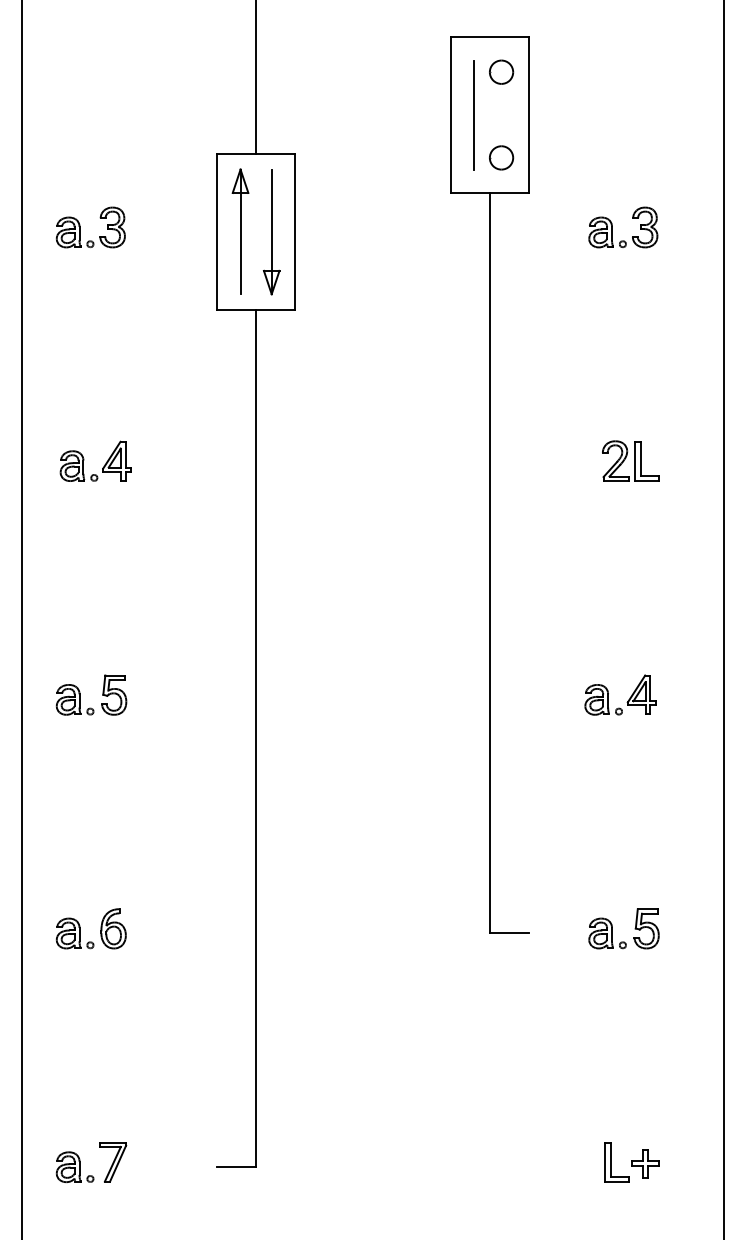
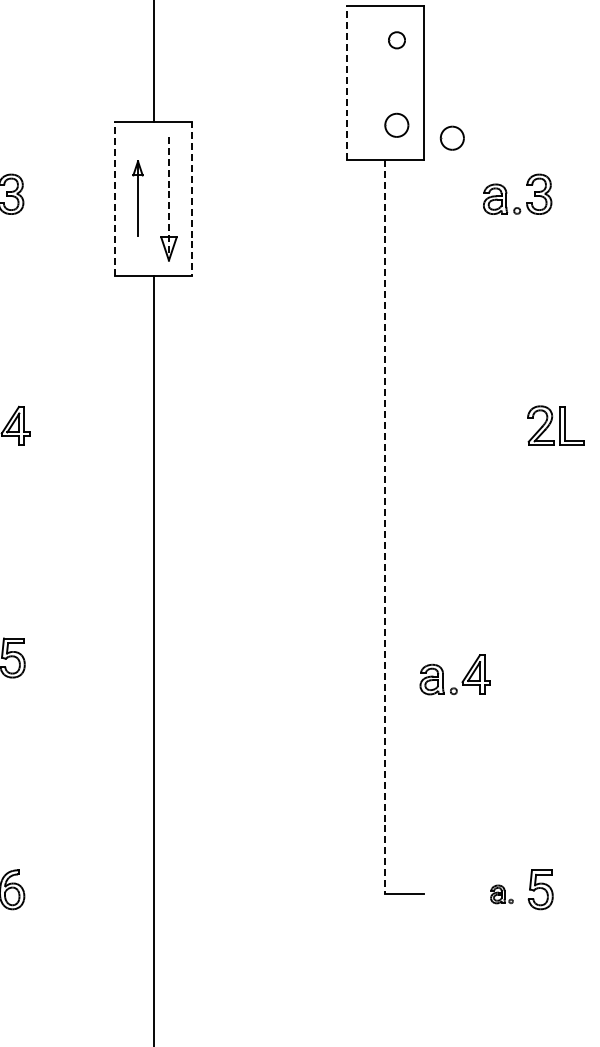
part: (501, 71) -> (396, 39), size x0.7
line: (474, 114) -> (370, 82), removed
line: (450, 115) -> (346, 83), solid -> dashed
part: (557, 170) -> (452, 137), added
line: (217, 231) -> (115, 198), solid -> dashed
part: (240, 231) -> (138, 198), size x0.6
line: (295, 231) -> (192, 198), solid -> dashed
line: (271, 232) -> (168, 199), solid -> dashed
part: (630, 460) -> (555, 425), moved
line: (489, 563) -> (384, 527), solid -> dashed
part: (628, 699) -> (463, 679), moved
part: (607, 933) -> (501, 894), size x0.6

